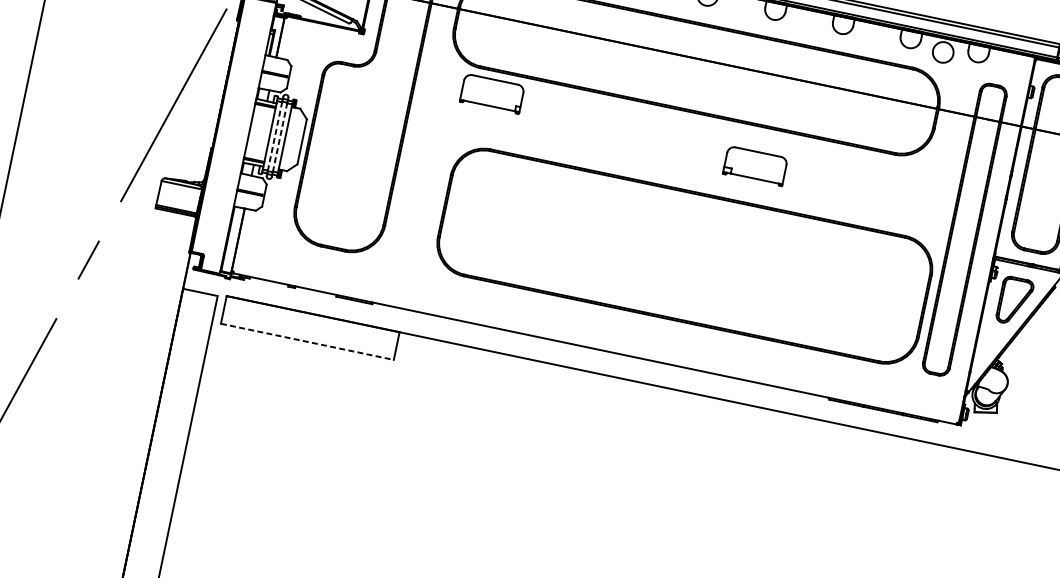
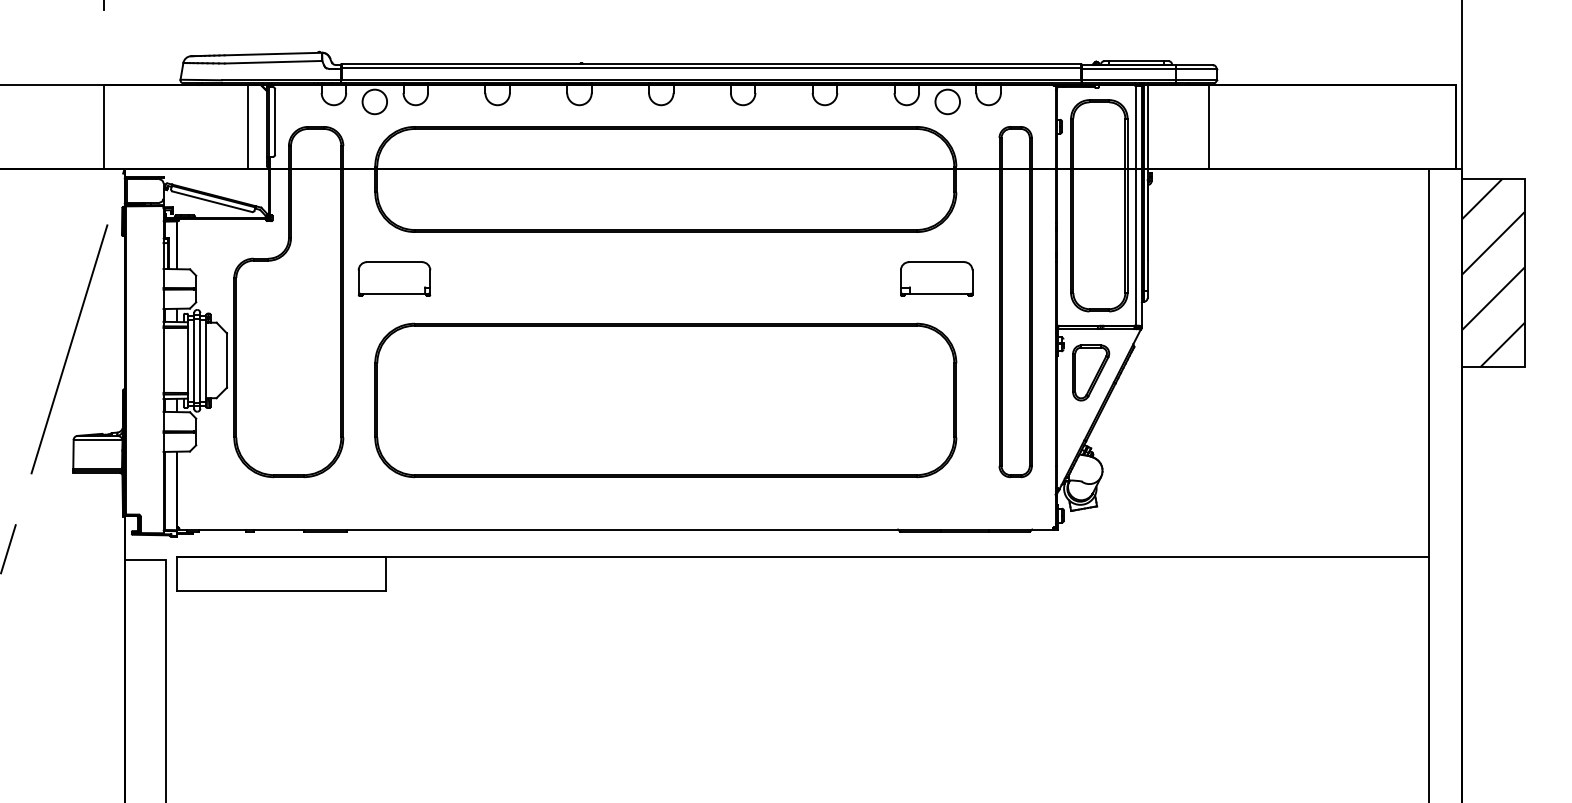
part: (492, 93) -> (394, 278), moved
line: (275, 136) -> (194, 360), dashed -> solid
line: (280, 137) -> (200, 360), dashed -> solid
part: (755, 165) -> (936, 278), moved
part: (684, 256) -> (665, 400), moved
line: (307, 341) -> (281, 590), dashed -> solid

